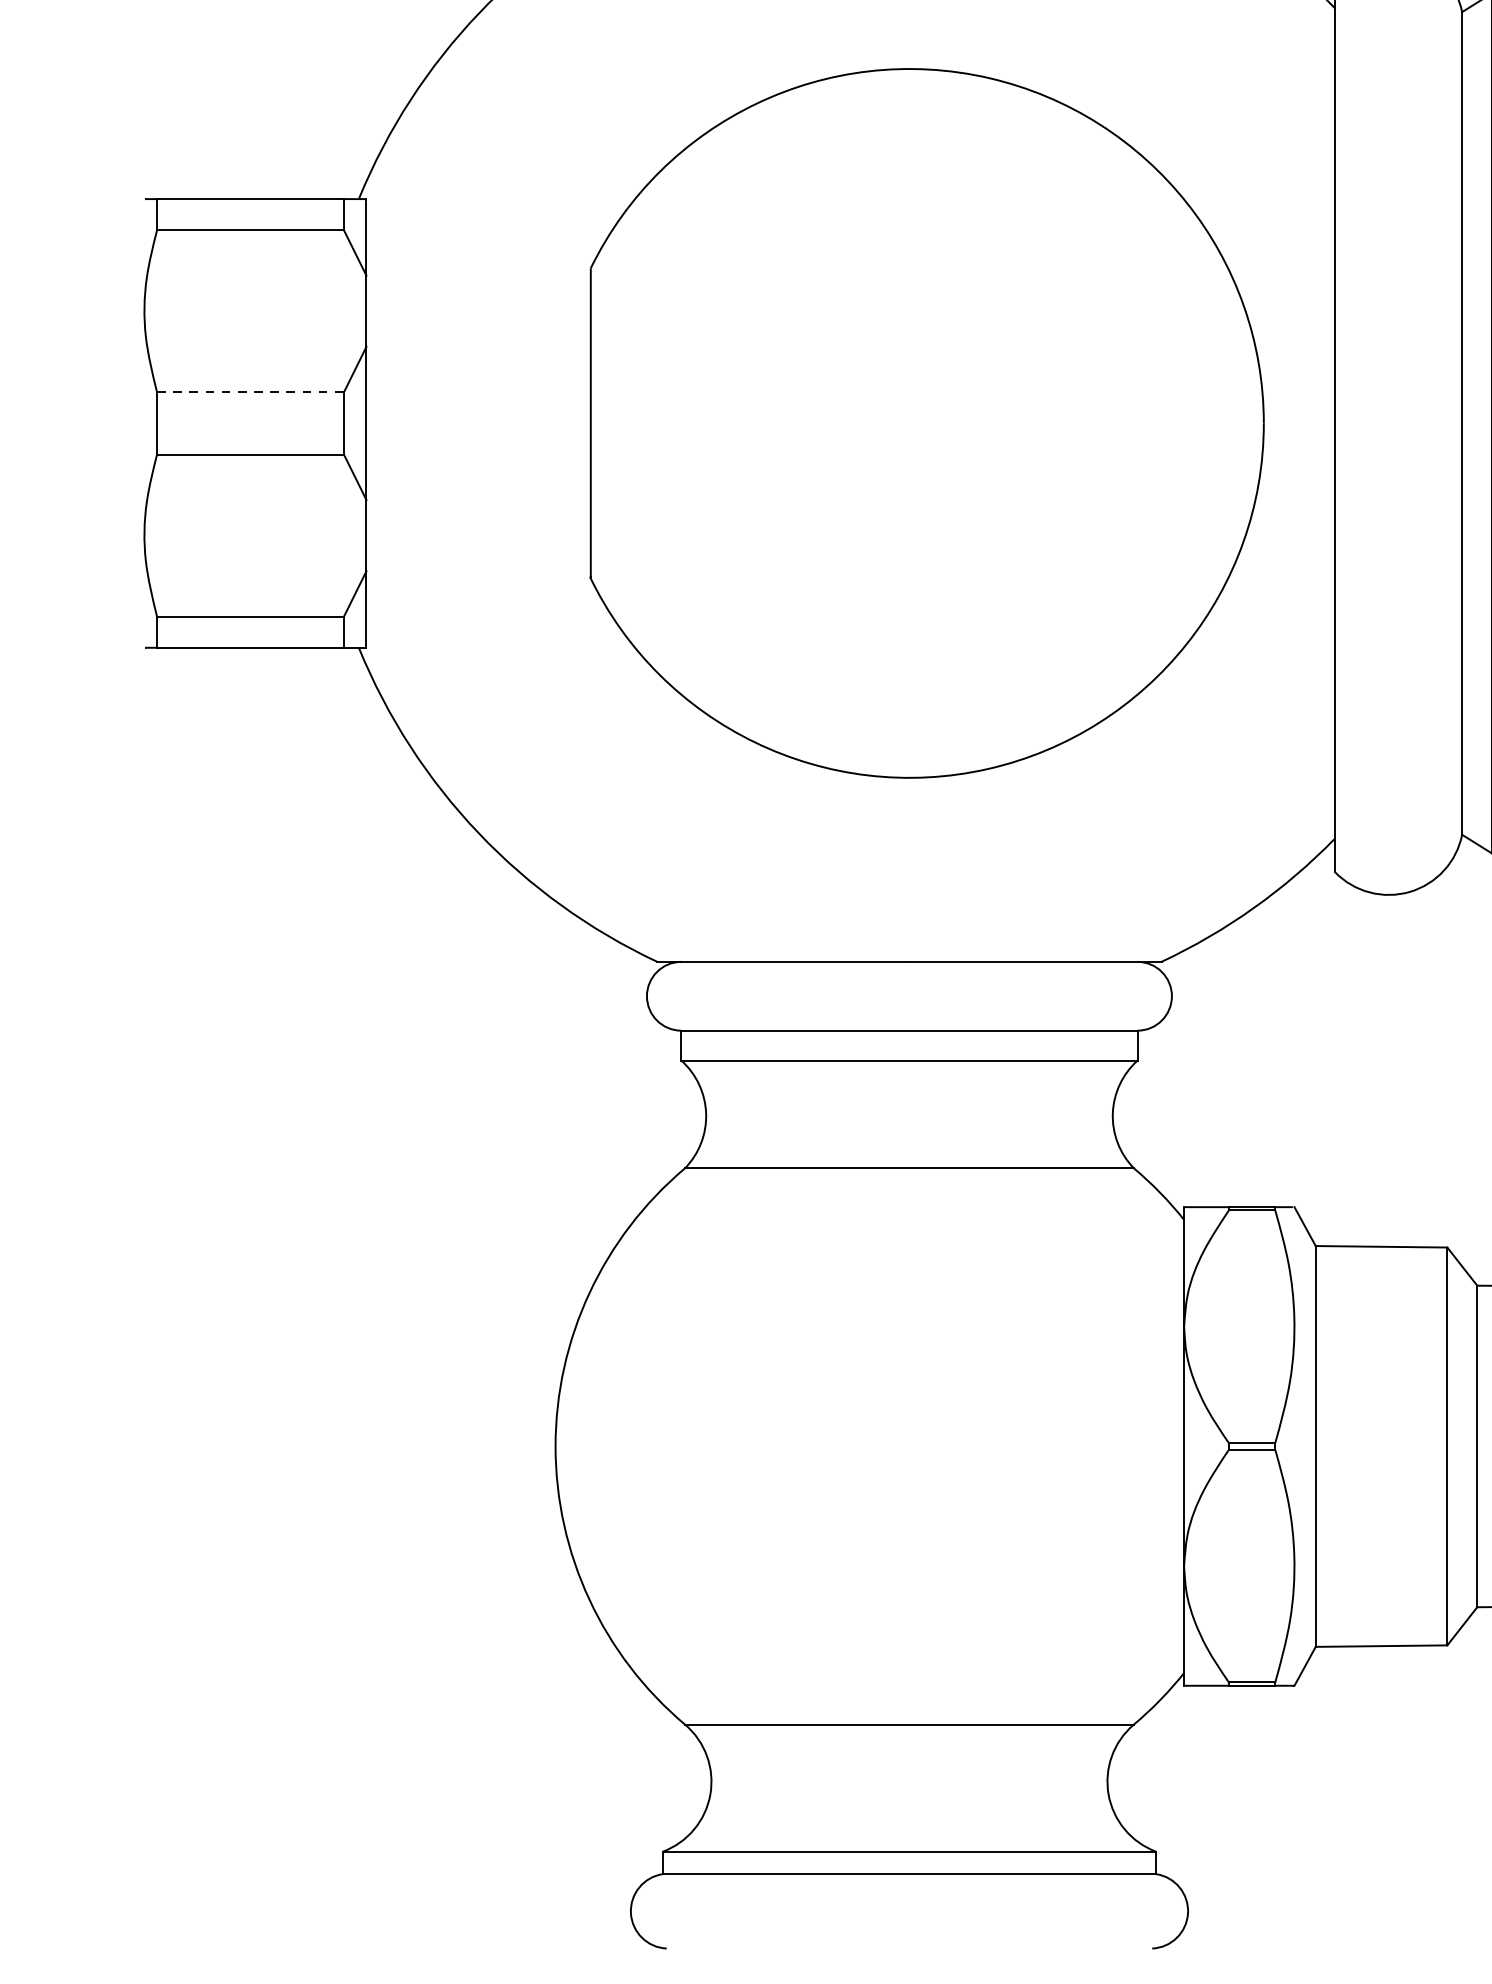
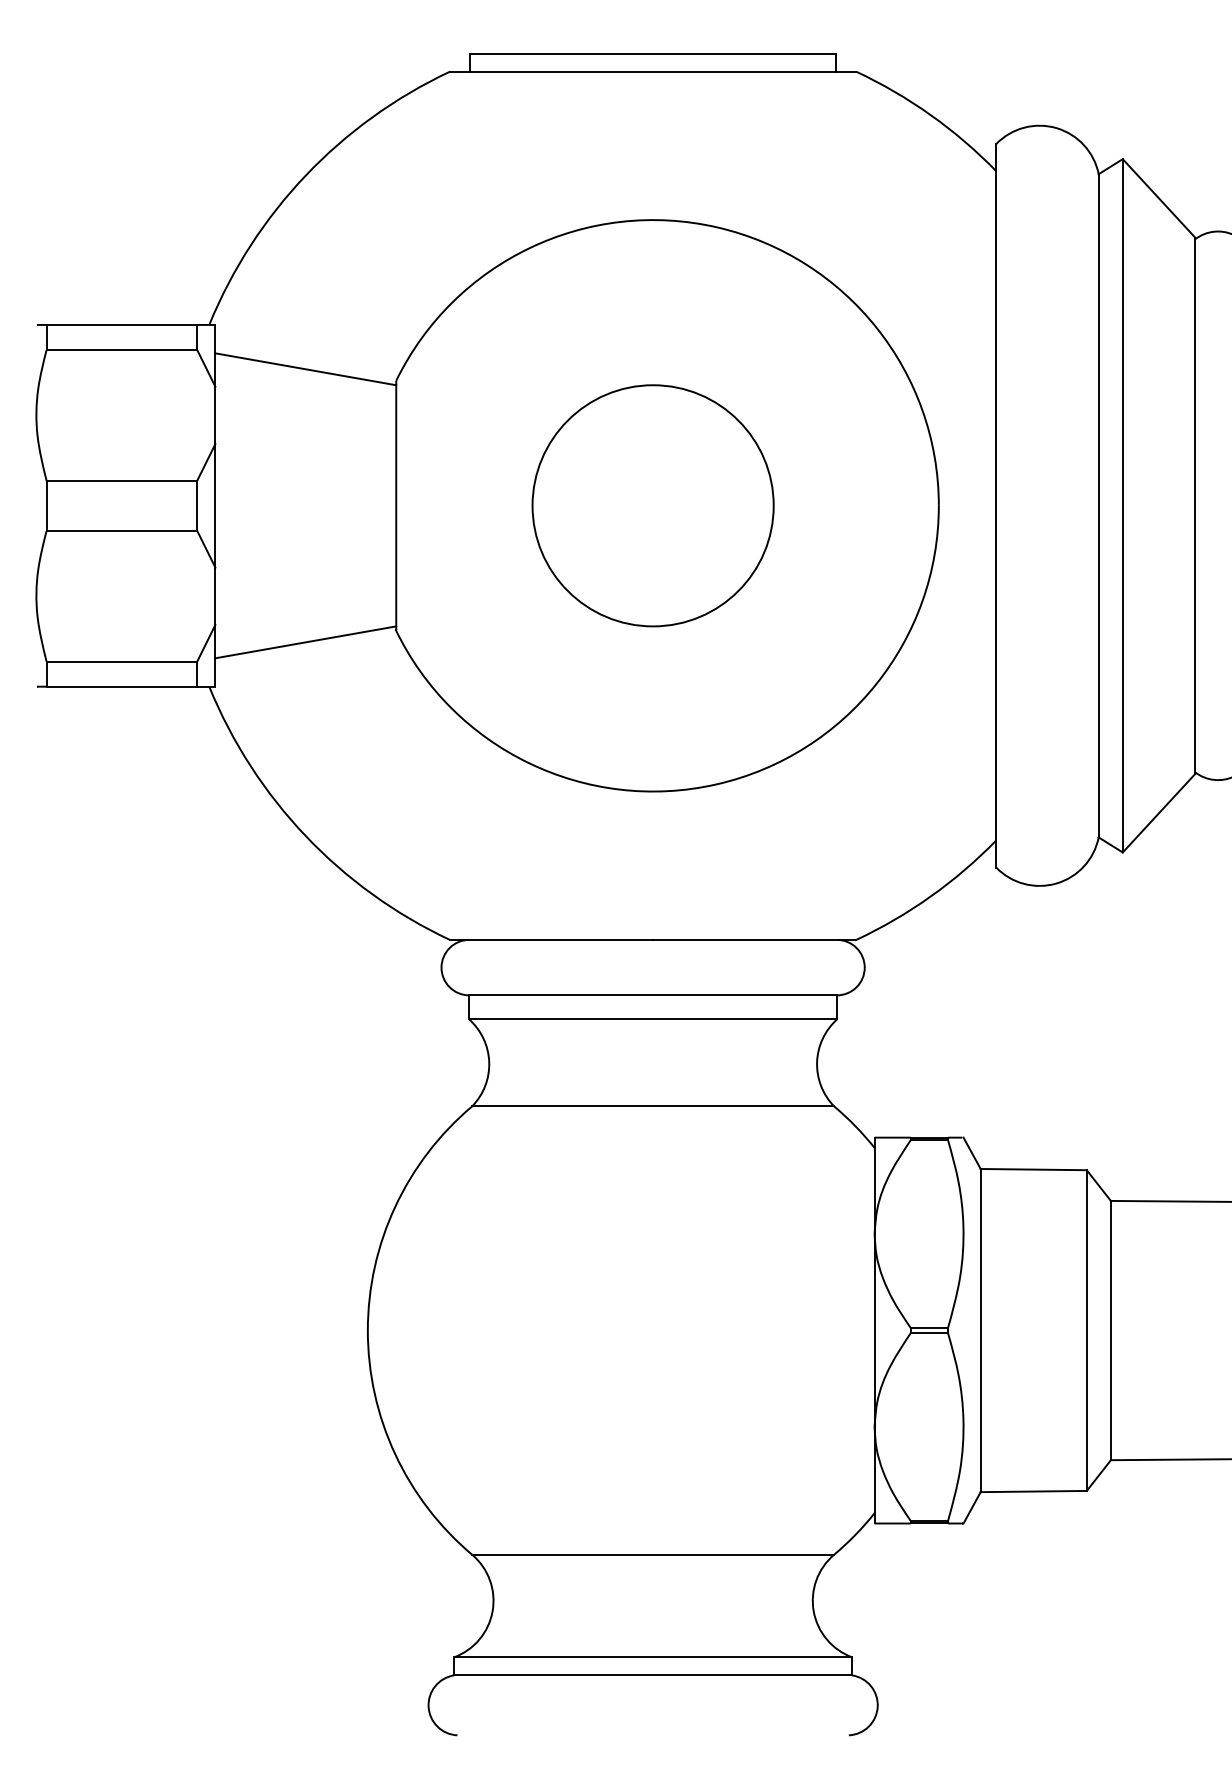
line: (478, 254) -> (305, 369), added
line: (251, 392) -> (122, 480), dashed -> solid
circle: (908, 423) -> (652, 505), added
line: (478, 592) -> (305, 642), added

